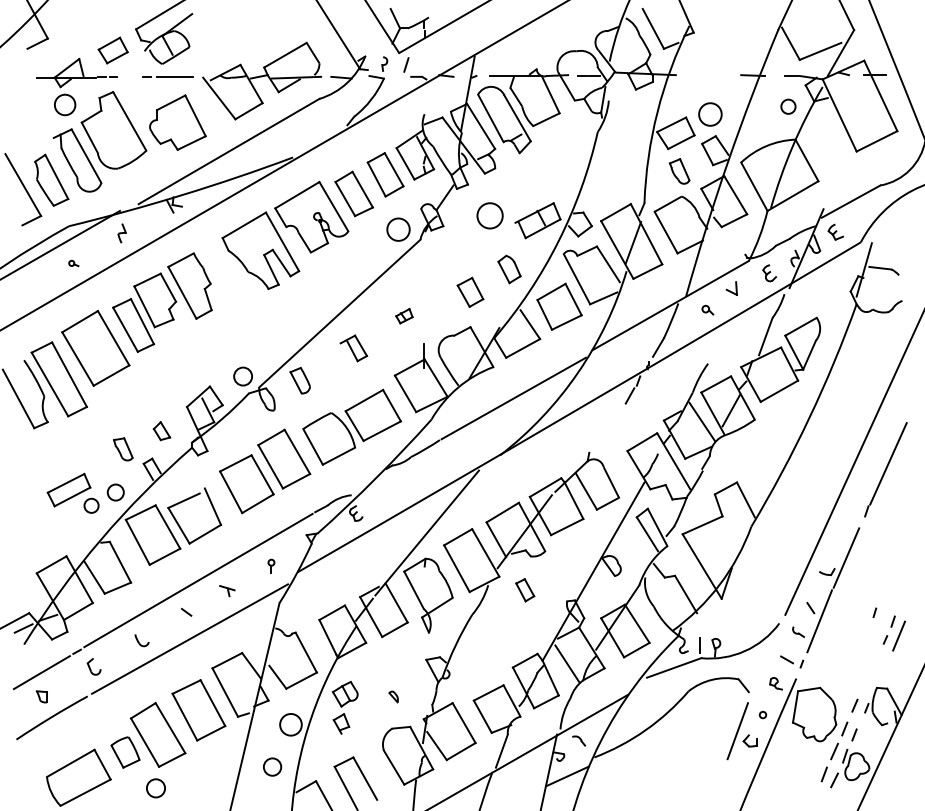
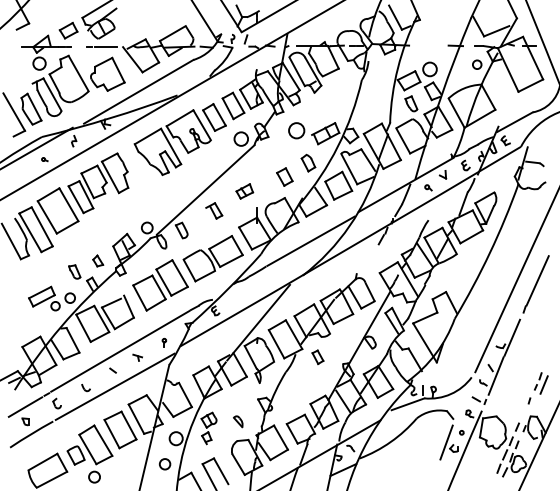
part: (403, 316) -> (244, 191), size x1.67
line: (874, 612) -> (529, 400), moved
part: (393, 696) -> (238, 421), size x1.67

